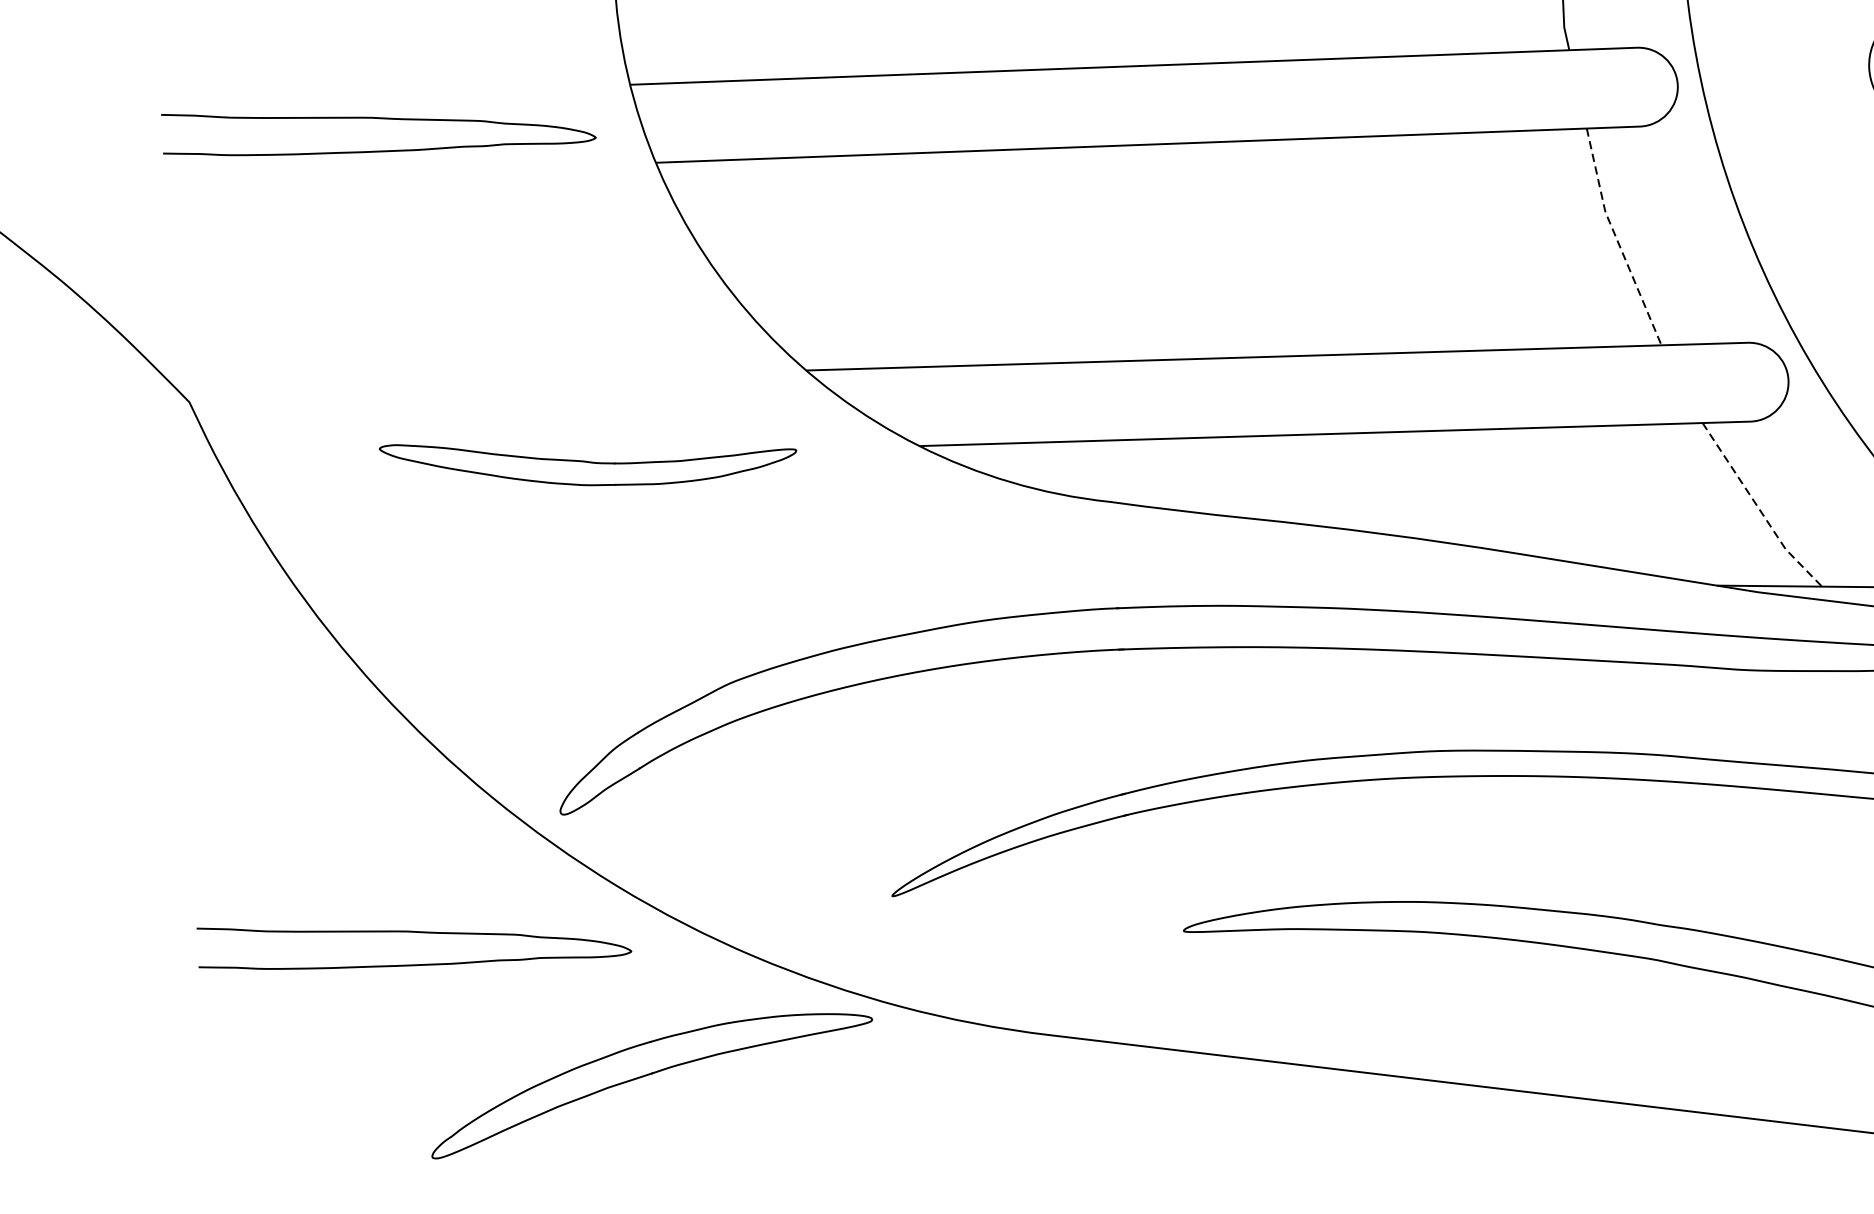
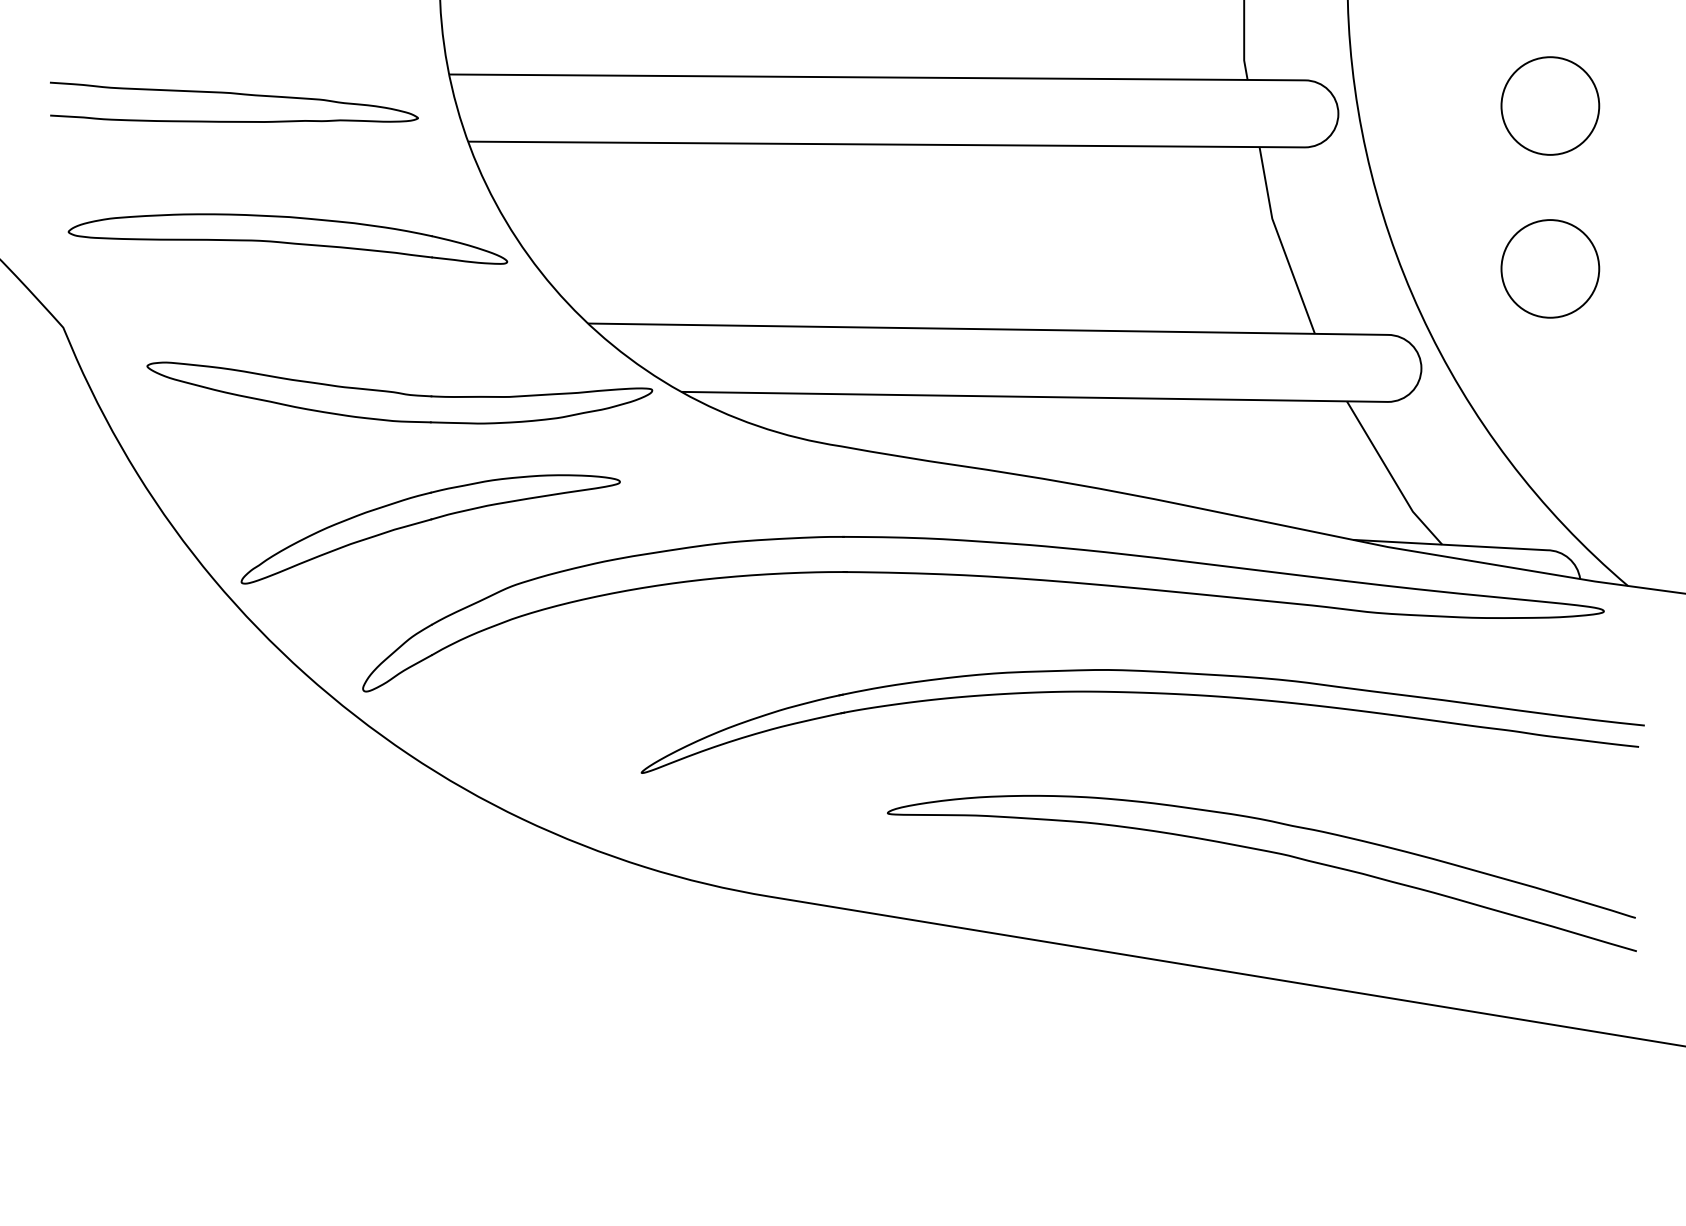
line: (1616, 239) -> (1280, 242), dashed -> solid
part: (448, 285) -> (287, 238), added
part: (588, 461) -> (399, 392), size x1.43
line: (1758, 509) -> (1391, 476), dashed -> solid
curve: (414, 933) -> (234, 786), removed
part: (649, 1075) -> (428, 521), moved

